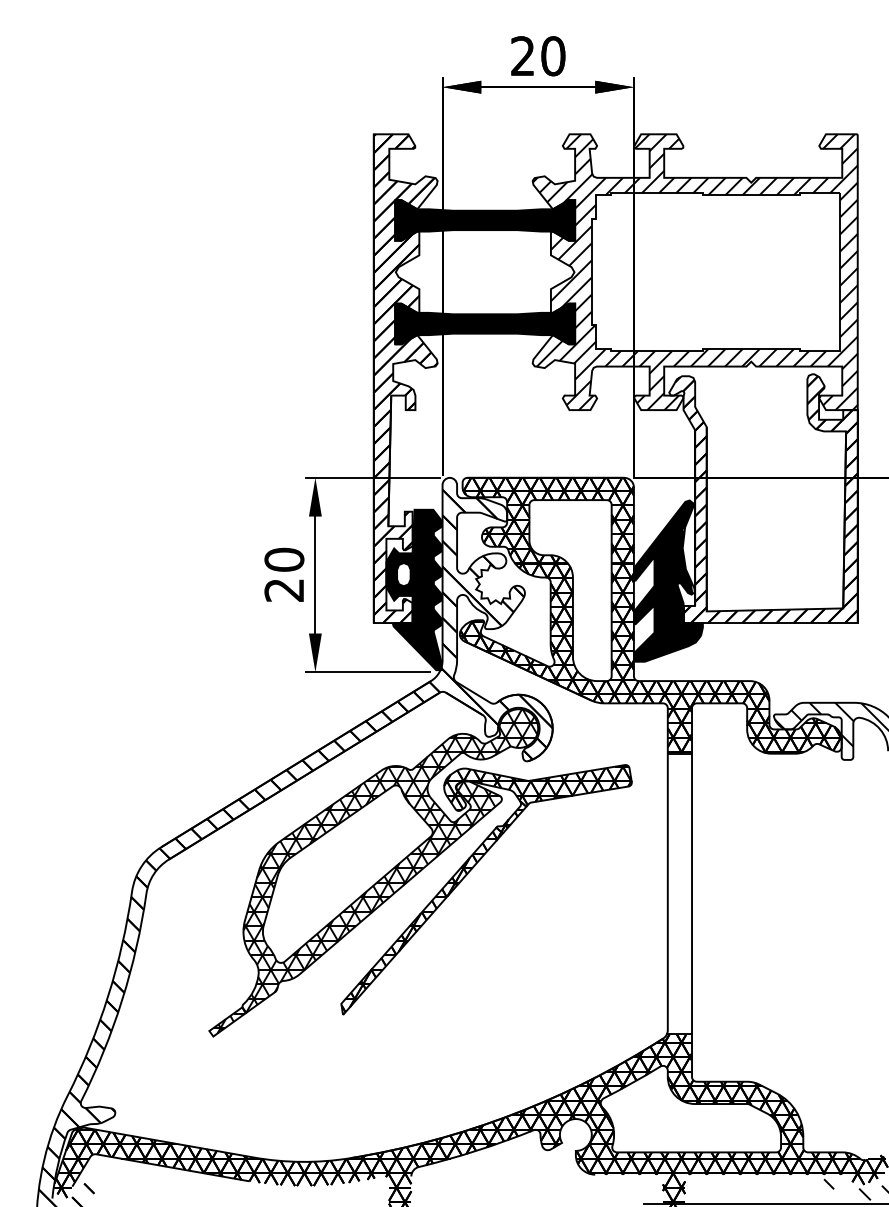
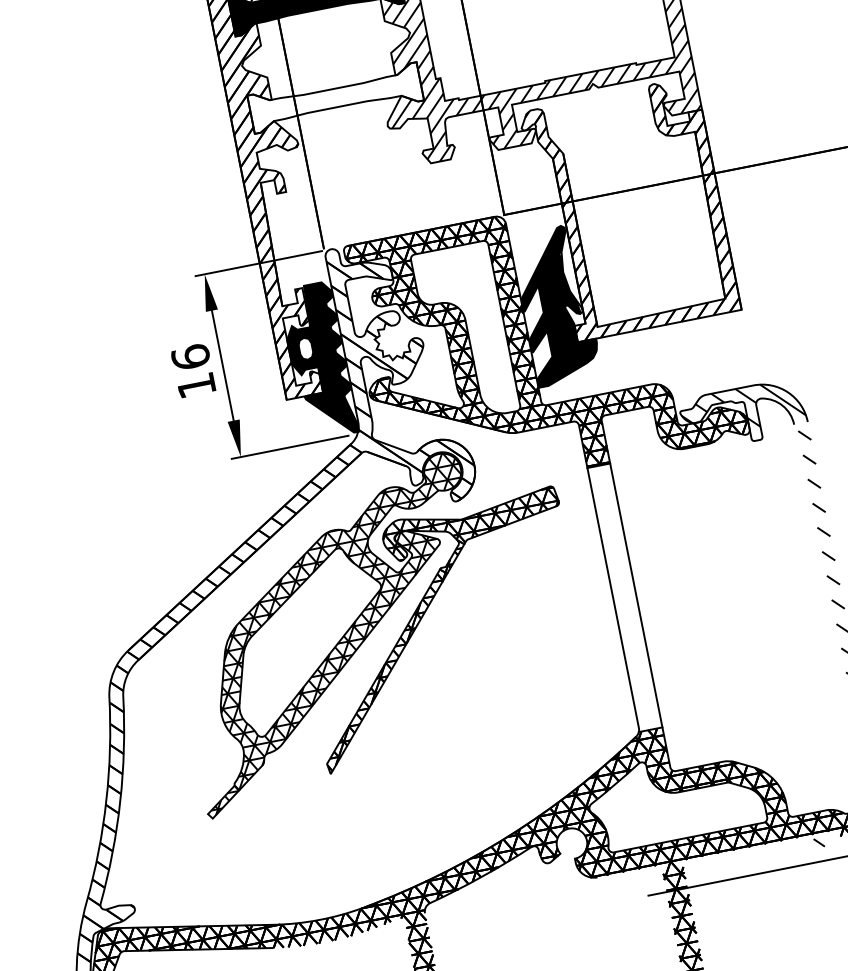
fill: (485, 323) -> (335, 97), removed
text: (284, 574) -> (193, 370), 20 -> 16

